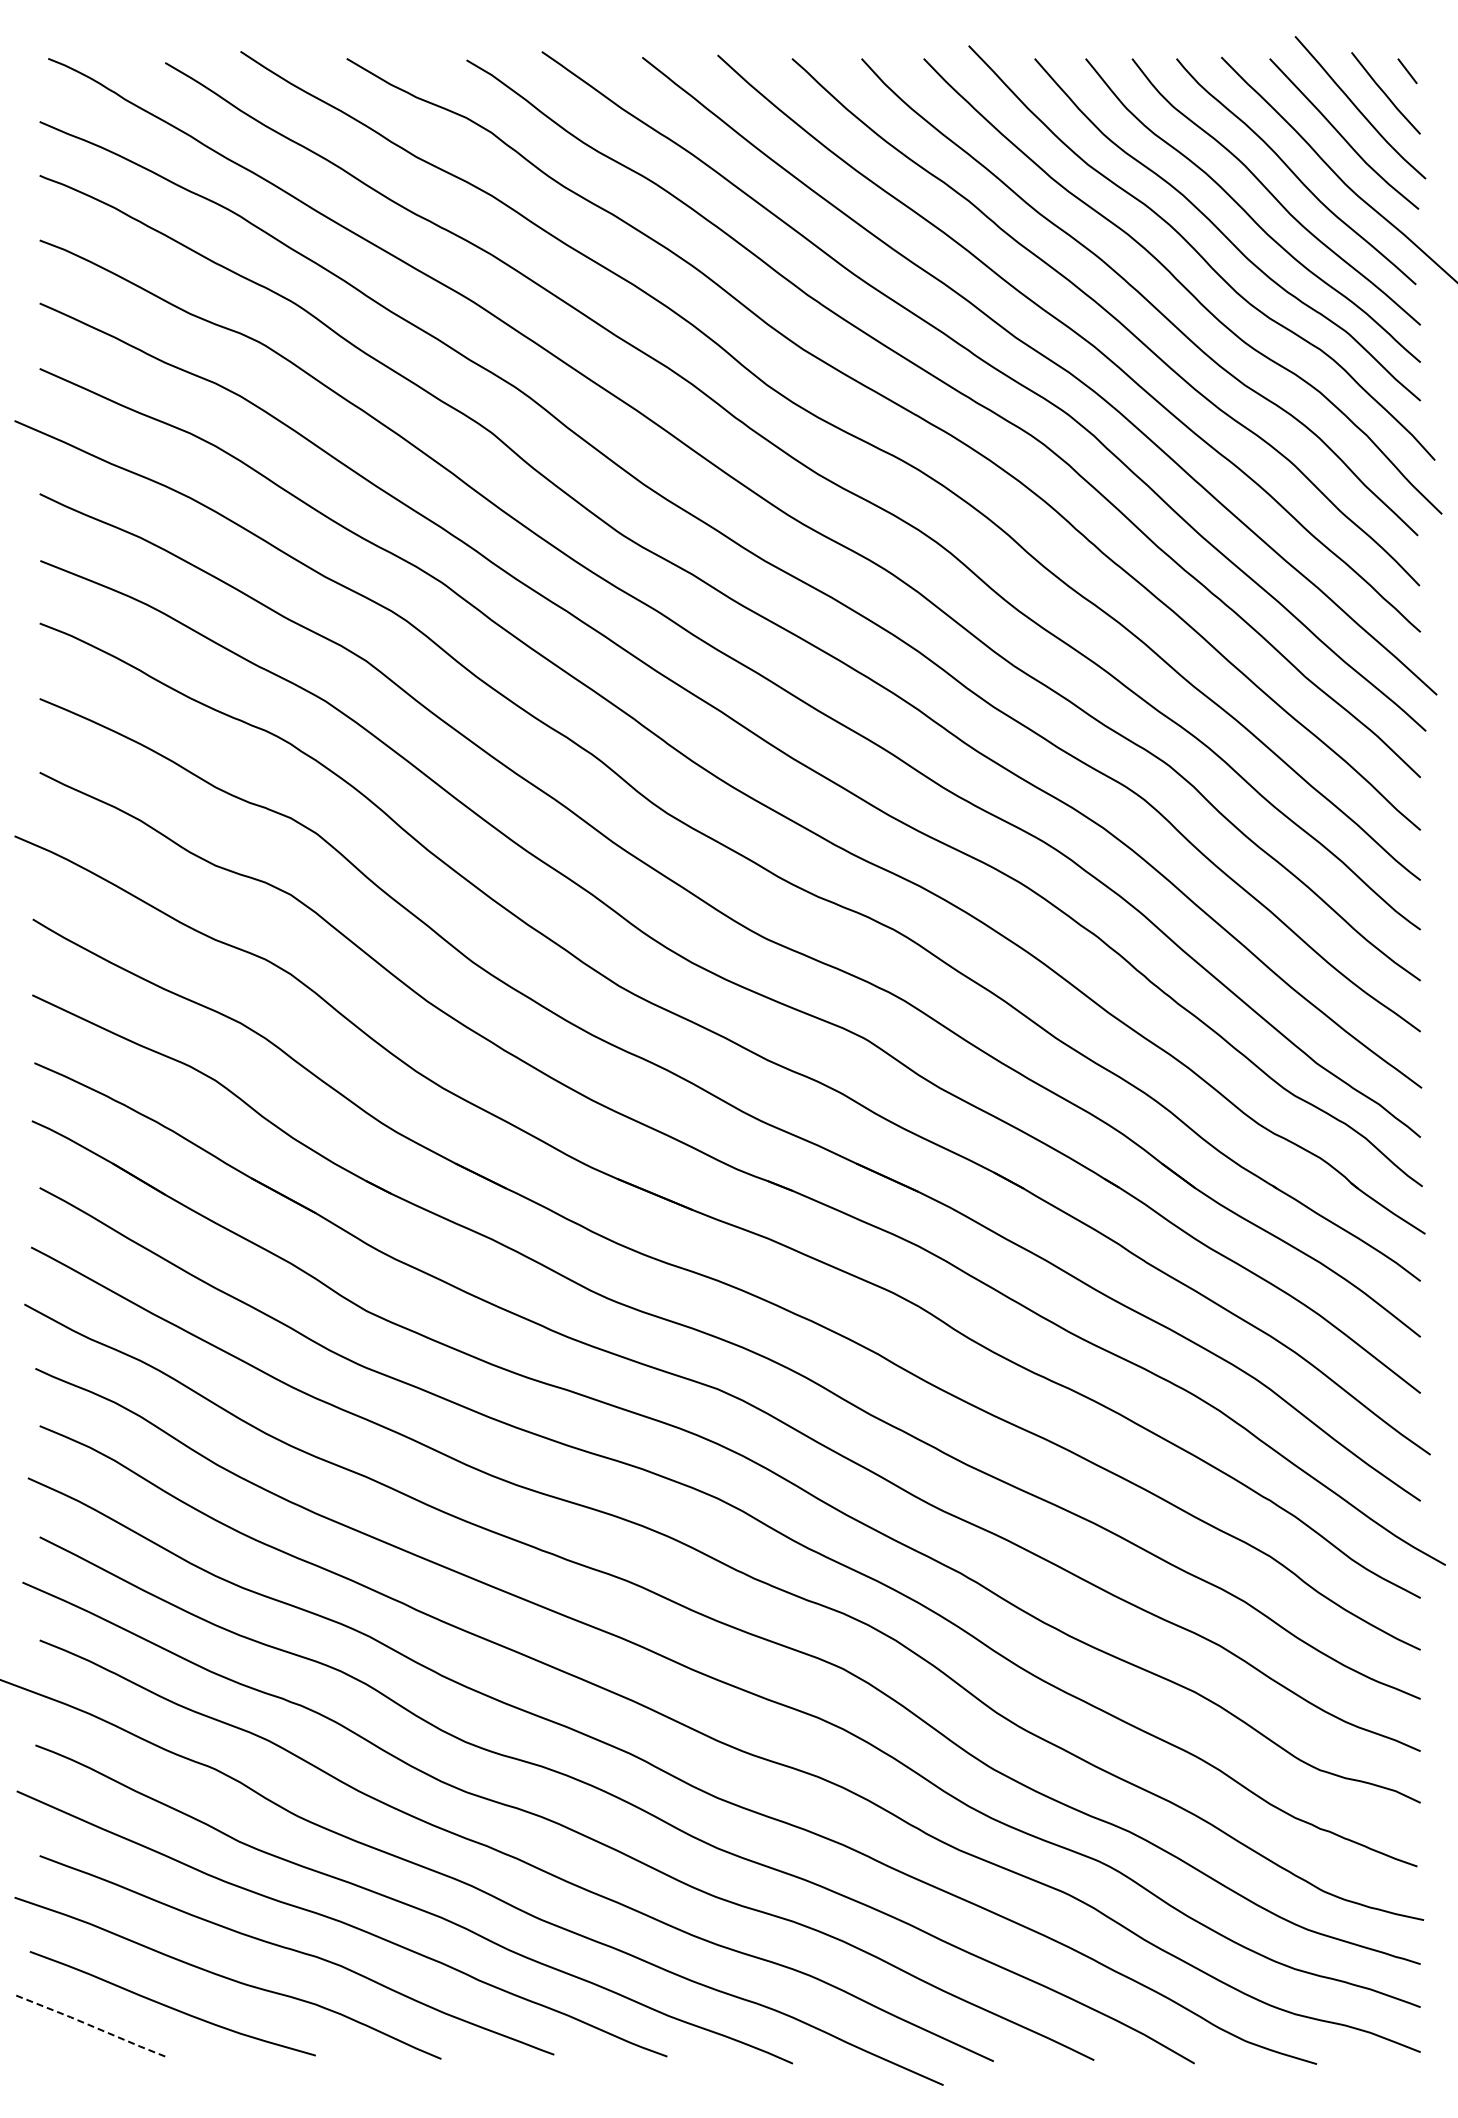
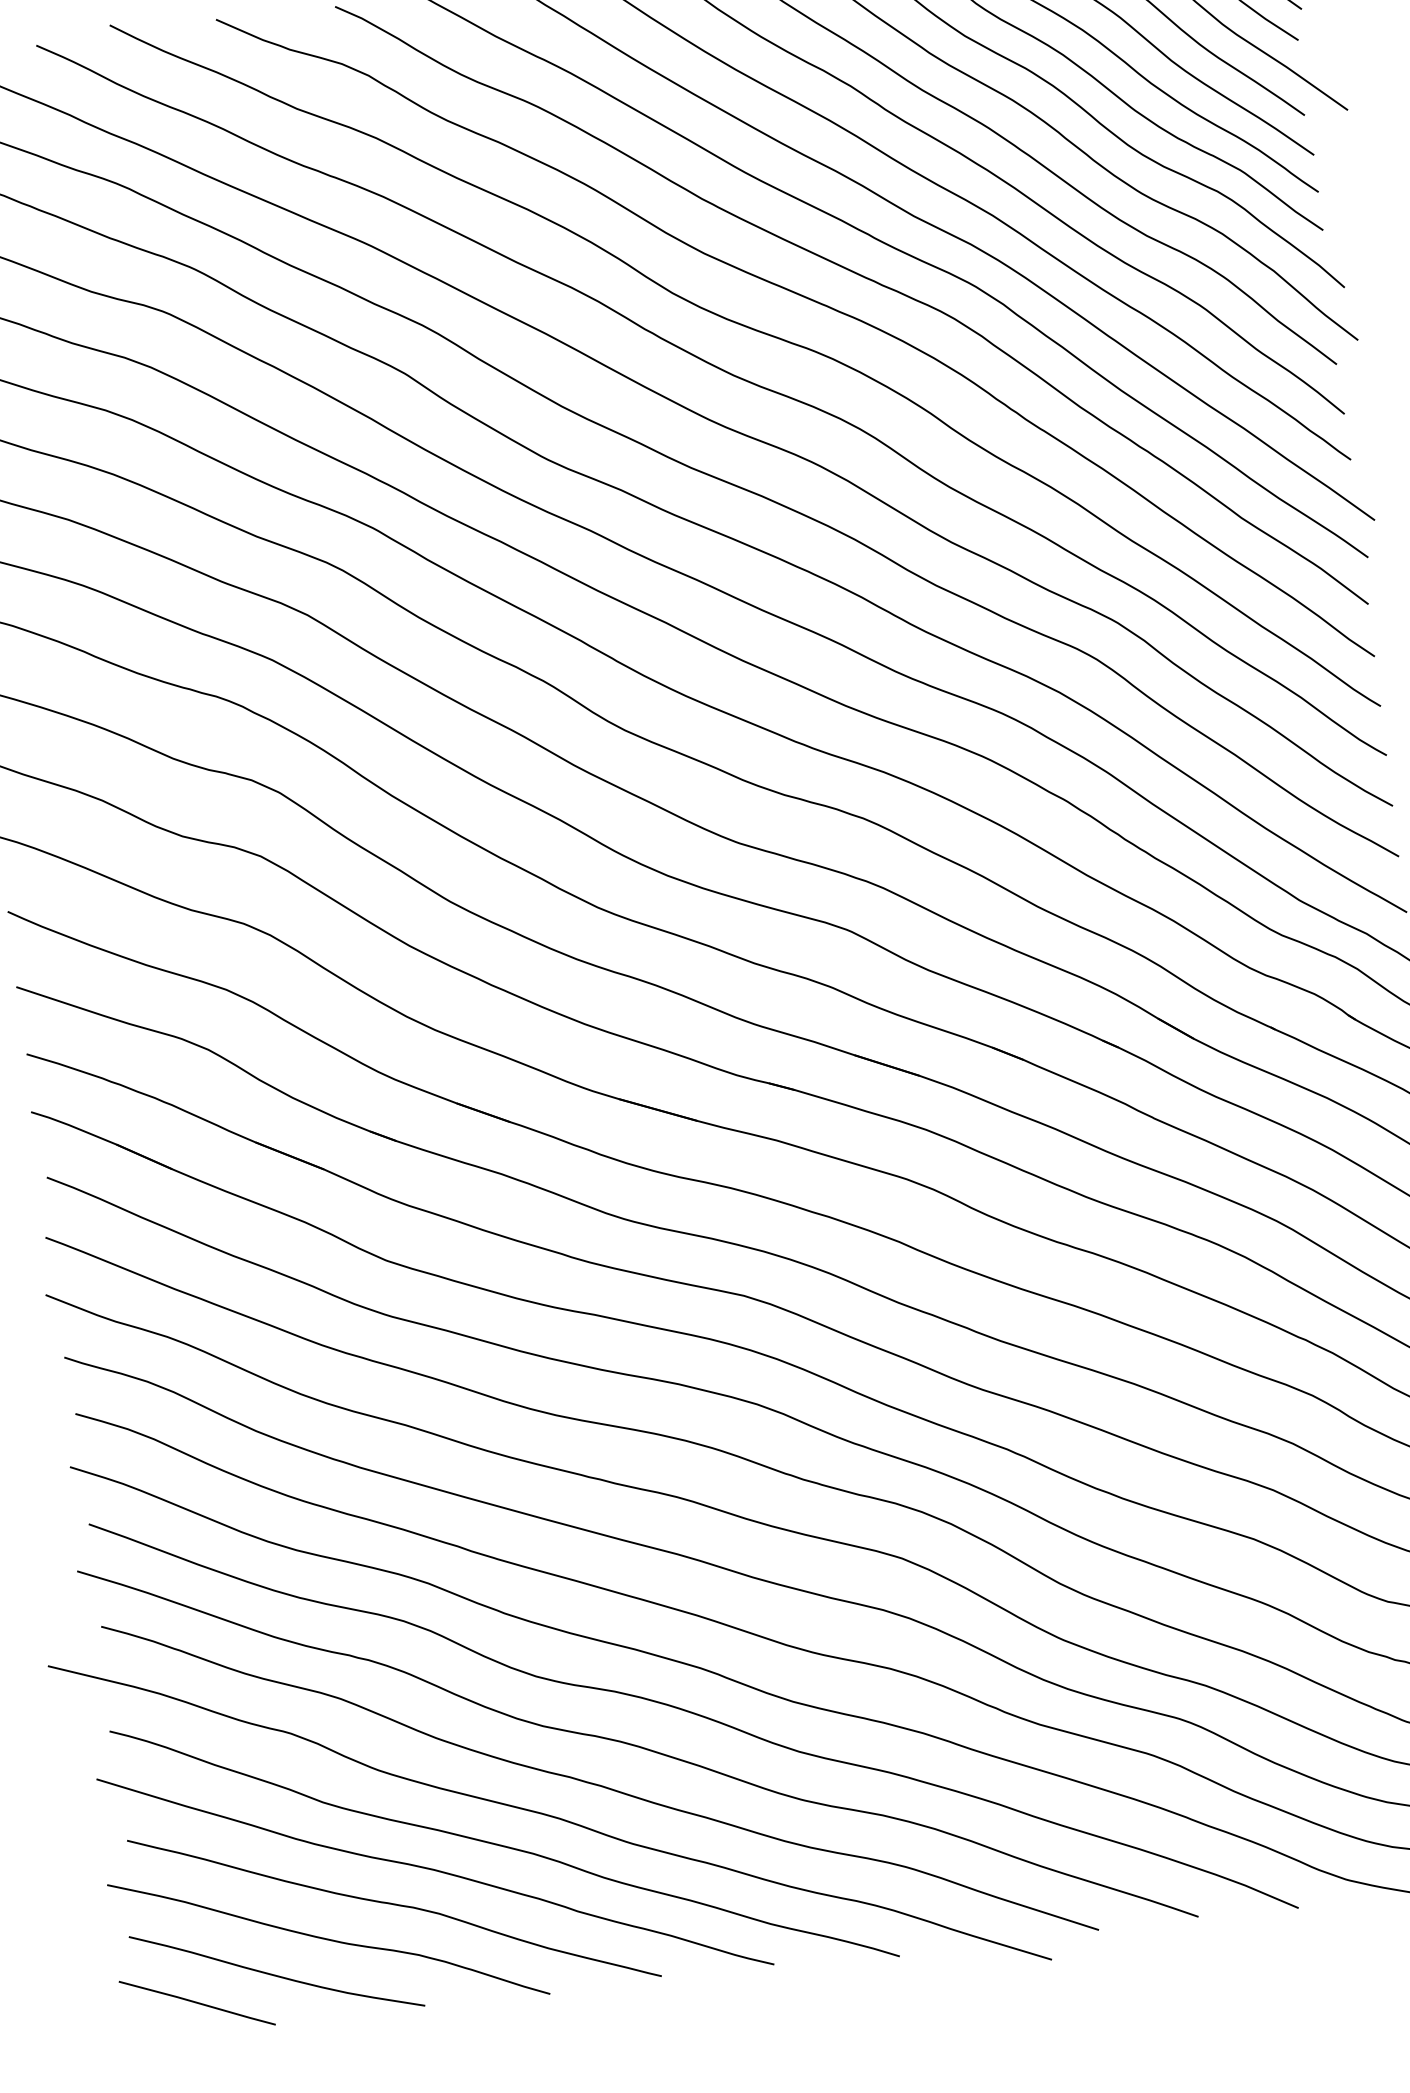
line: (89, 2025) -> (196, 2003), dashed -> solid

